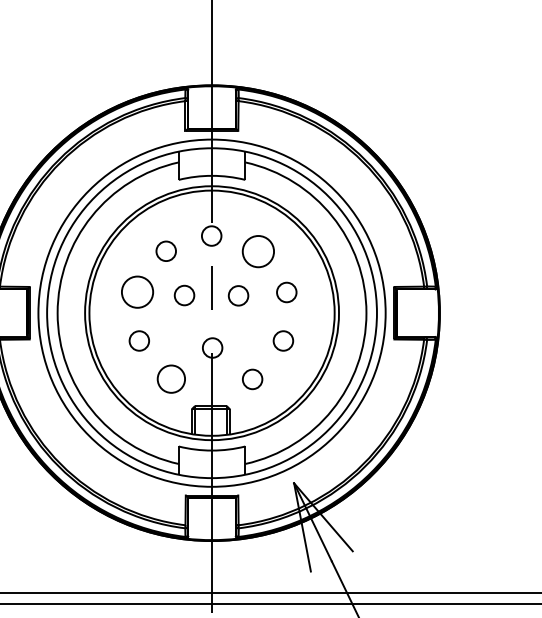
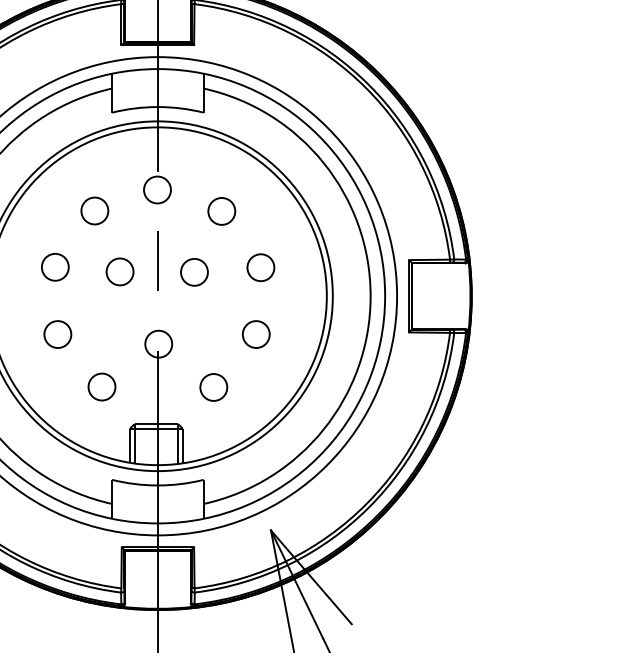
circle: (258, 251) -> (221, 211), size x0.62
circle: (137, 291) -> (55, 266), size x0.62
circle: (171, 378) -> (102, 386), size x0.71

